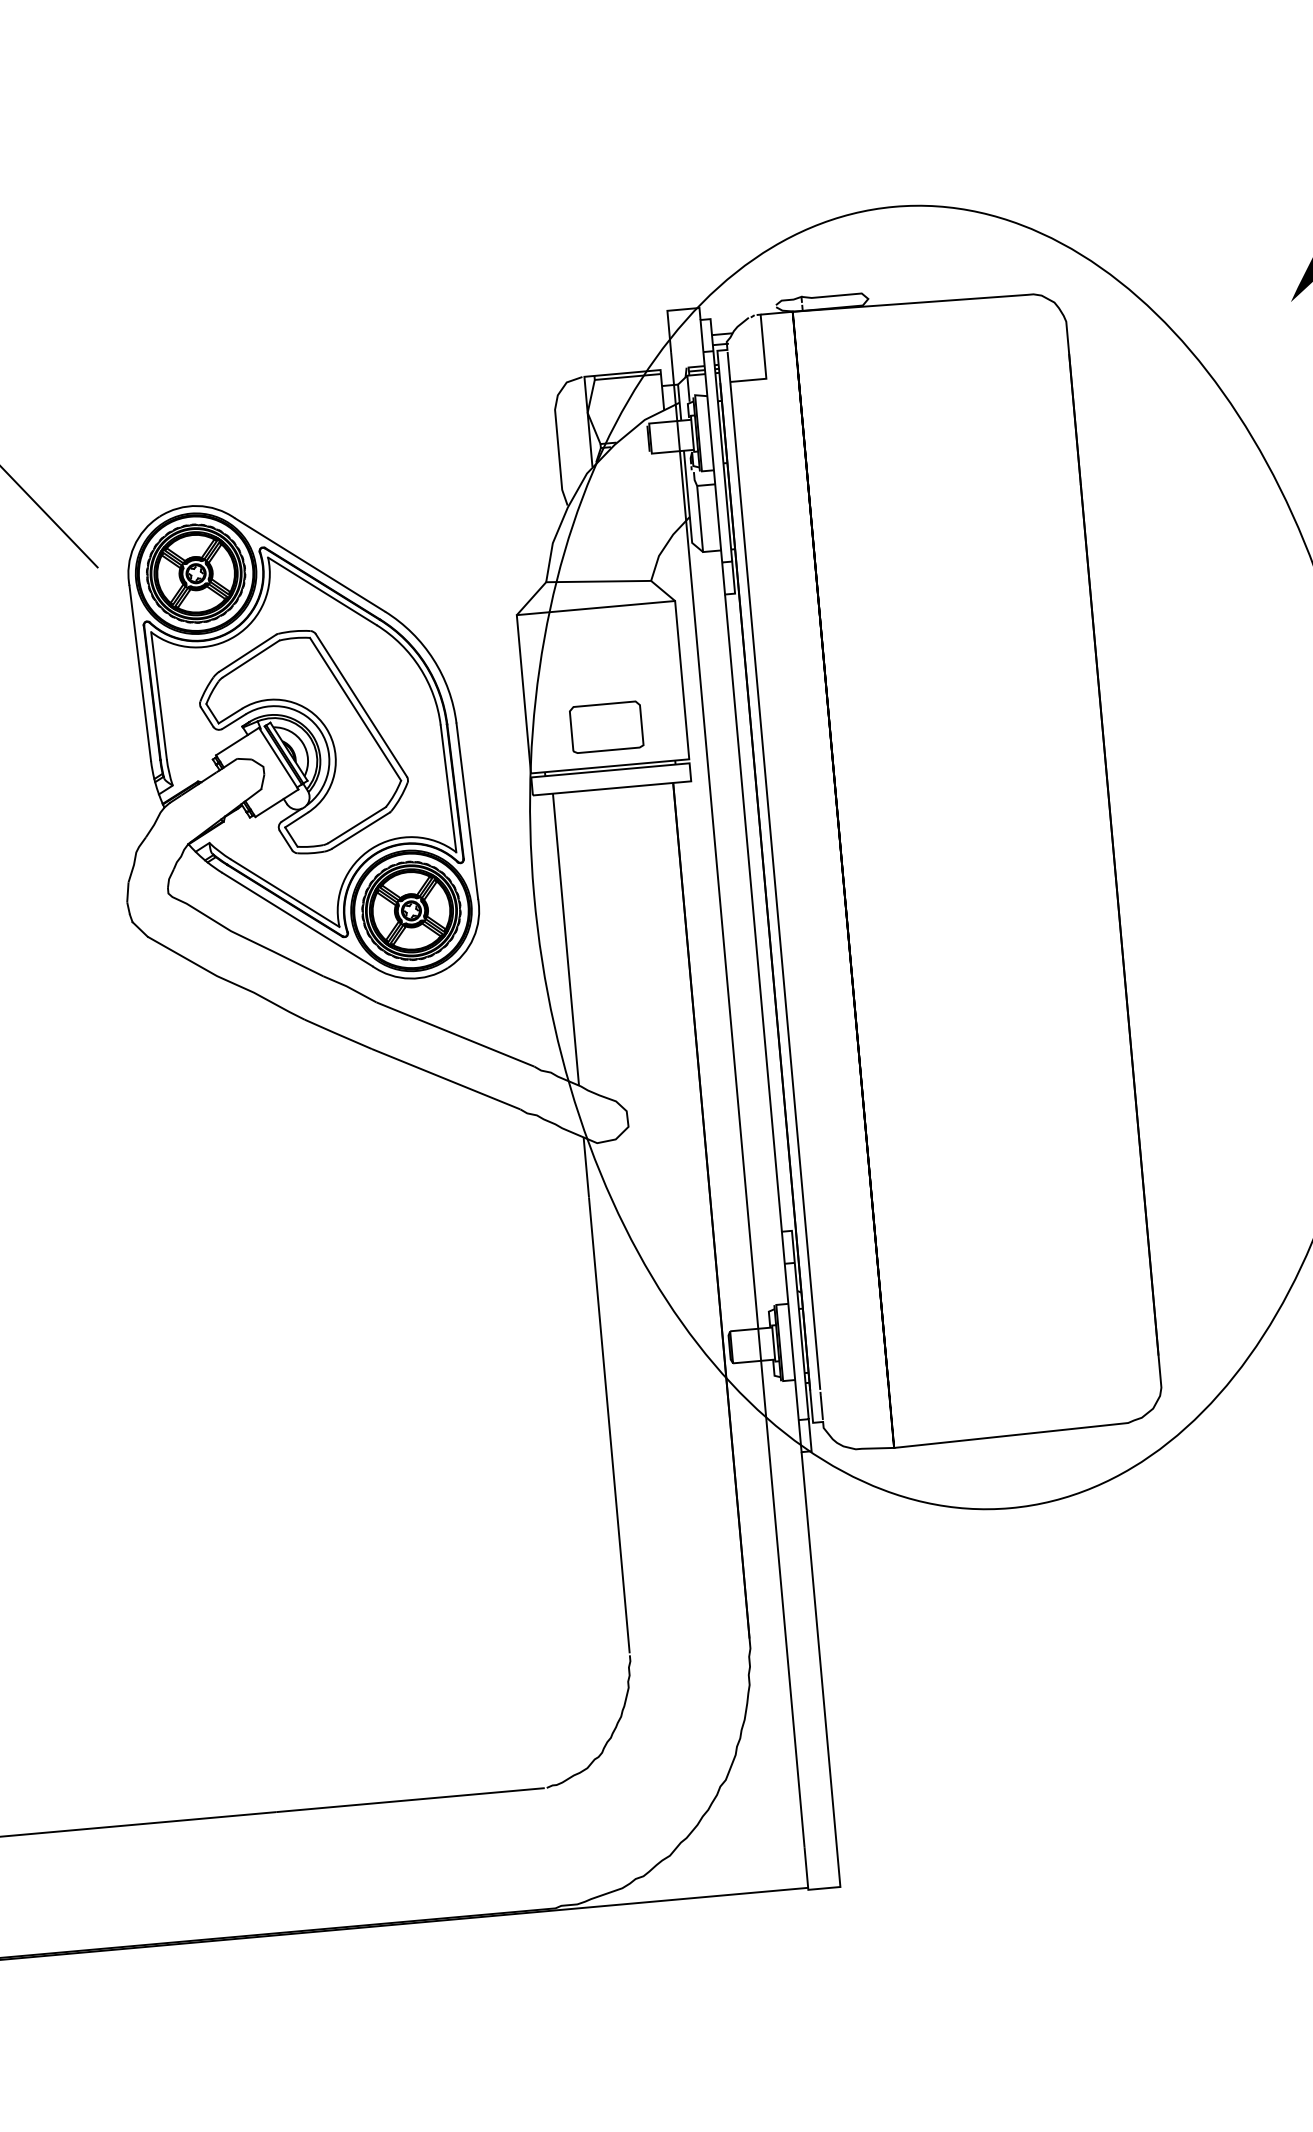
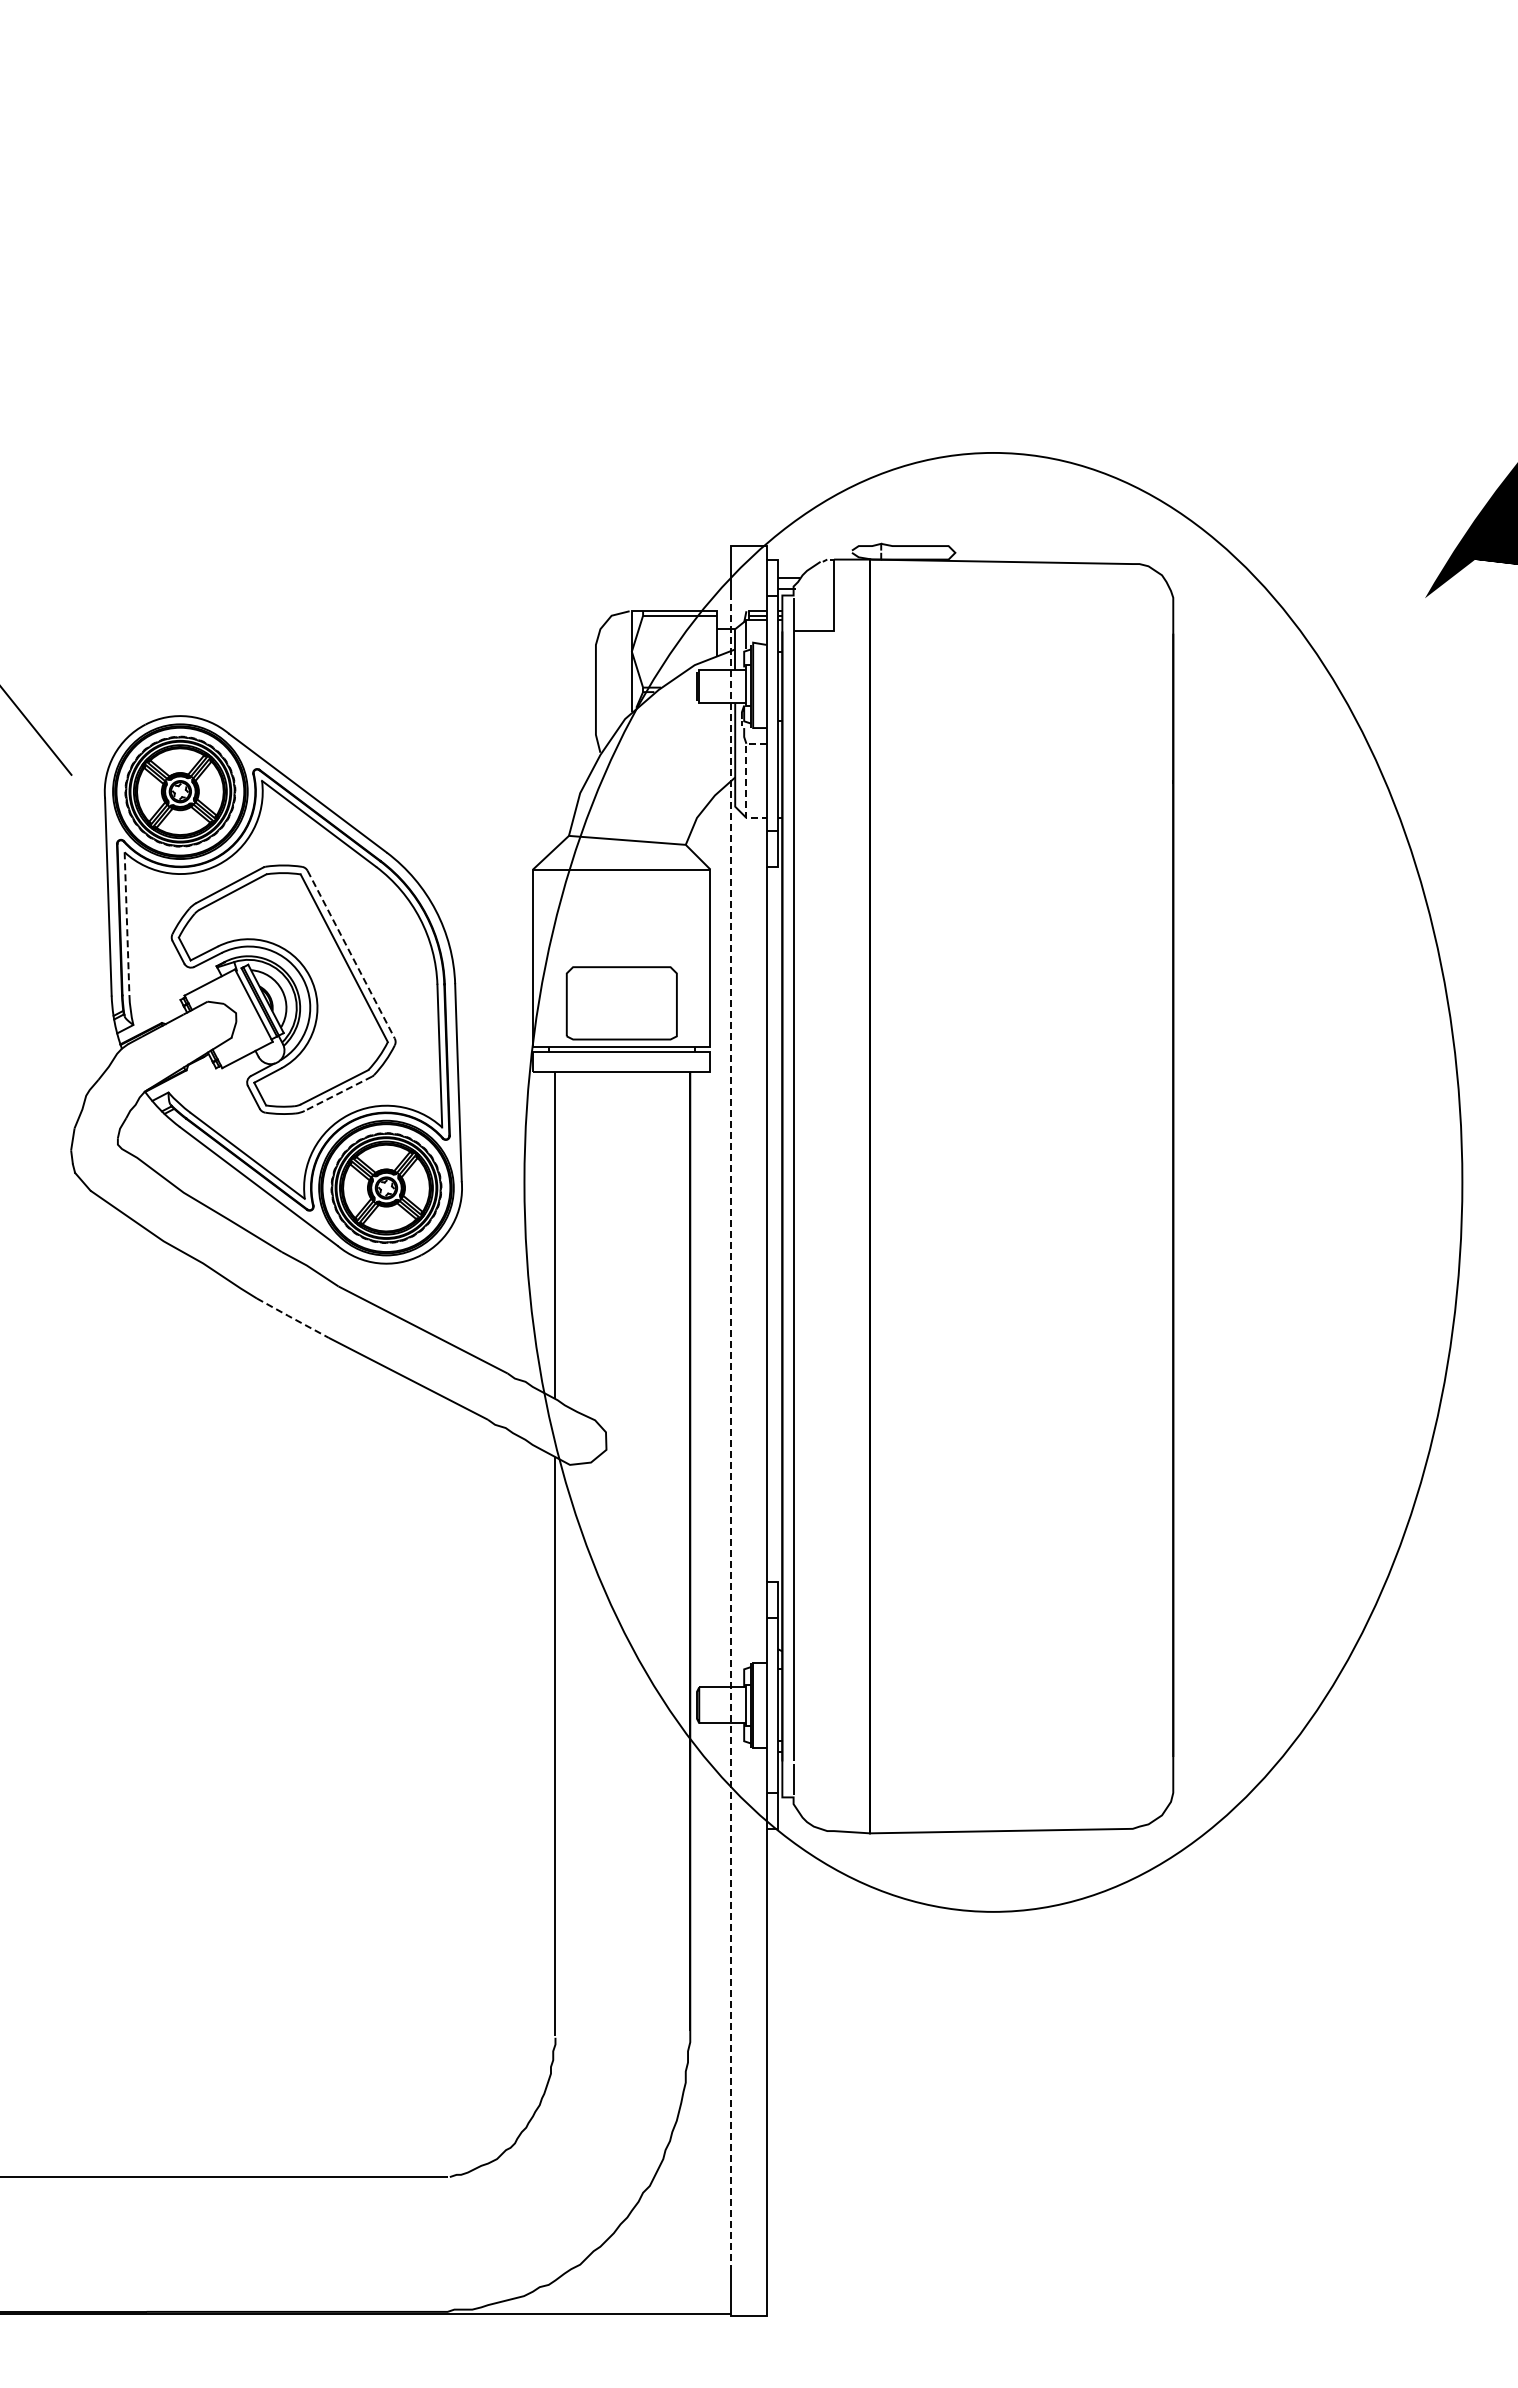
line: (700, 519) -> (746, 781), solid -> dashed
line: (159, 696) -> (127, 924), solid -> dashed
line: (361, 705) -> (351, 954), solid -> dashed
part: (606, 726) -> (621, 1002), size x1.4
line: (361, 830) -> (338, 1093), solid -> dashed
line: (338, 1034) -> (292, 1318), solid -> dashed
line: (737, 1100) -> (730, 1431), solid -> dashed

